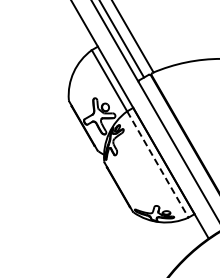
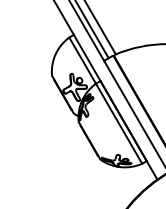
line: (158, 164) -> (119, 123), dashed -> solid

